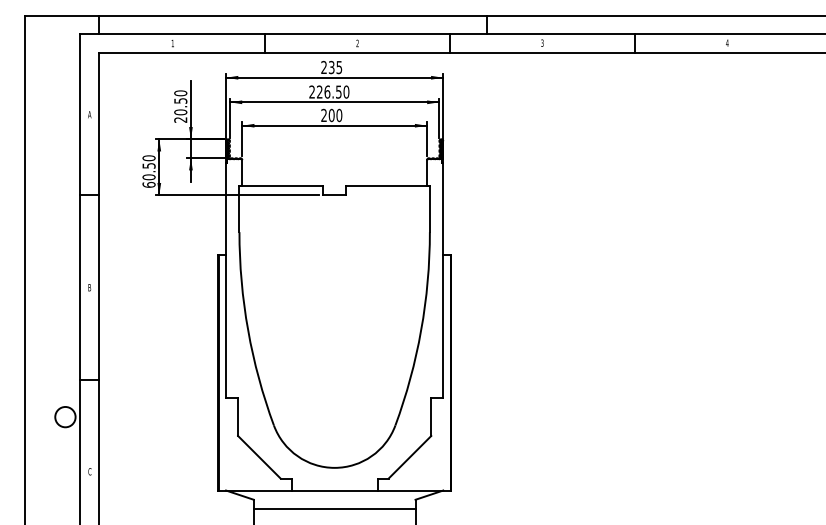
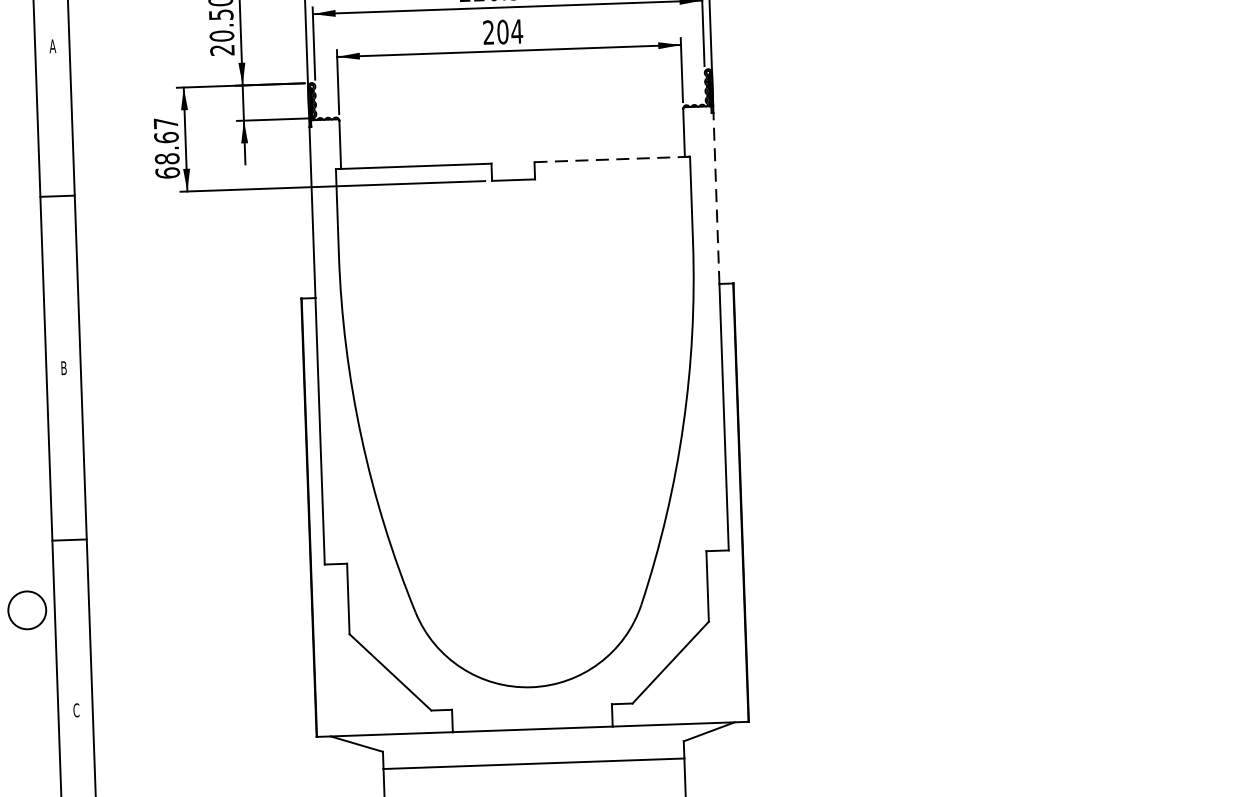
text: (339, 115) -> (517, 31), 200 -> 204
text: (148, 167) -> (165, 140), 60.50 -> 68.67
line: (388, 185) -> (613, 158), solid -> dashed
line: (443, 208) -> (716, 197), solid -> dashed

